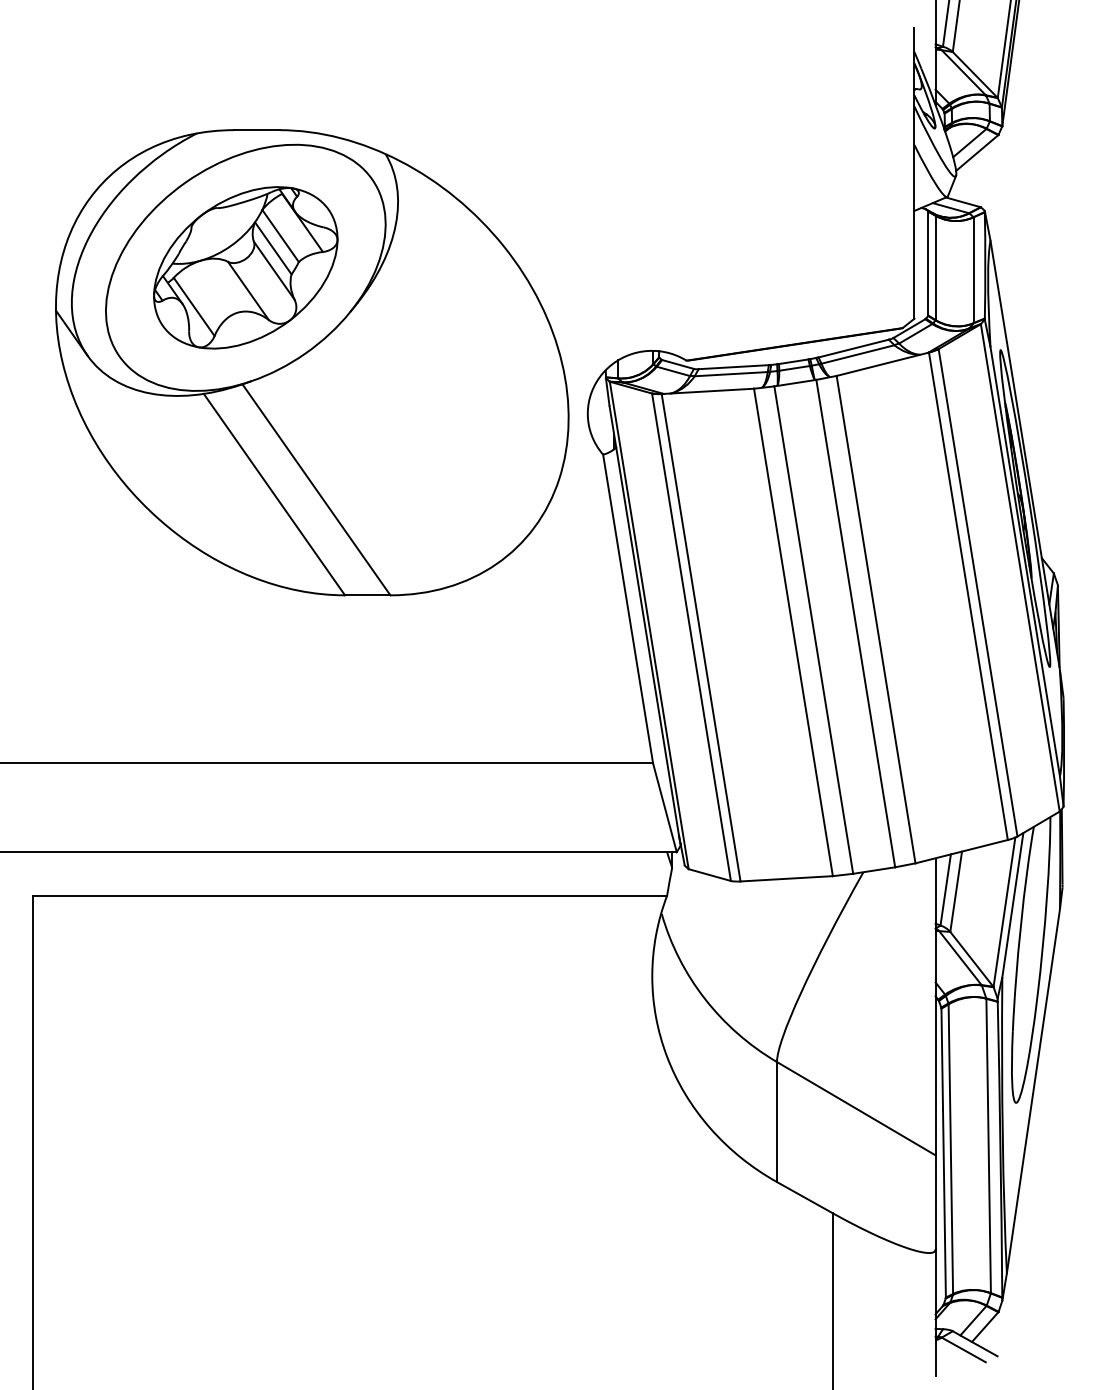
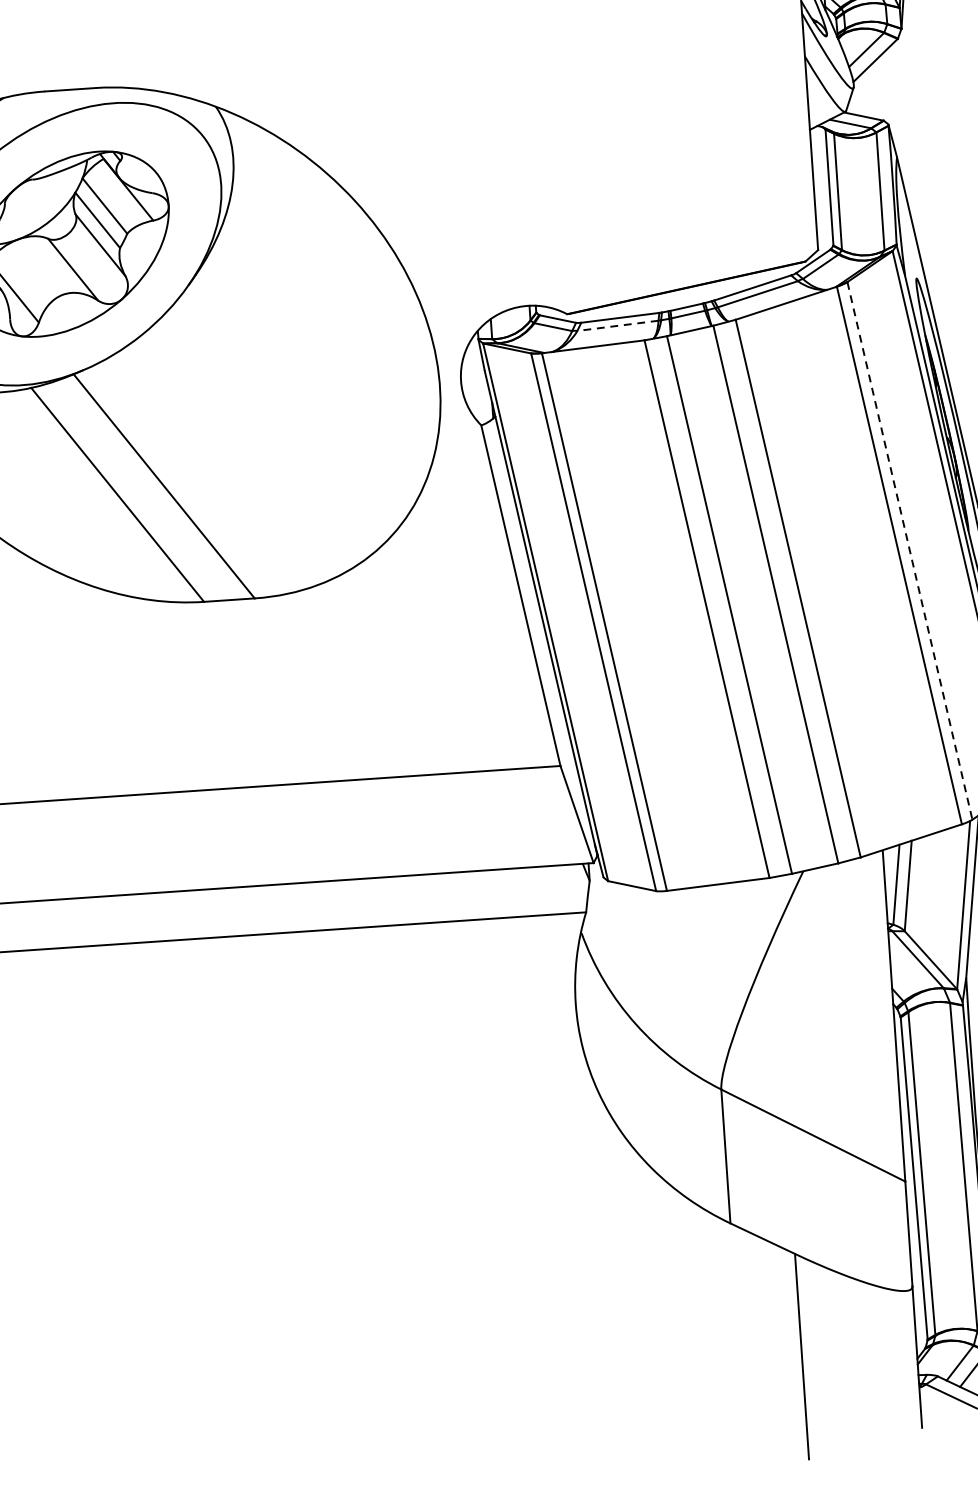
line: (731, 374) -> (618, 326), solid -> dashed
line: (978, 592) -> (910, 550), solid -> dashed

